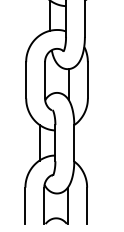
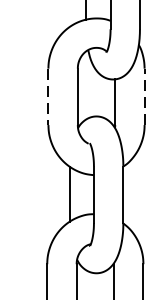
line: (87, 79) -> (143, 95), solid -> dashed
line: (26, 80) -> (48, 97), solid -> dashed

